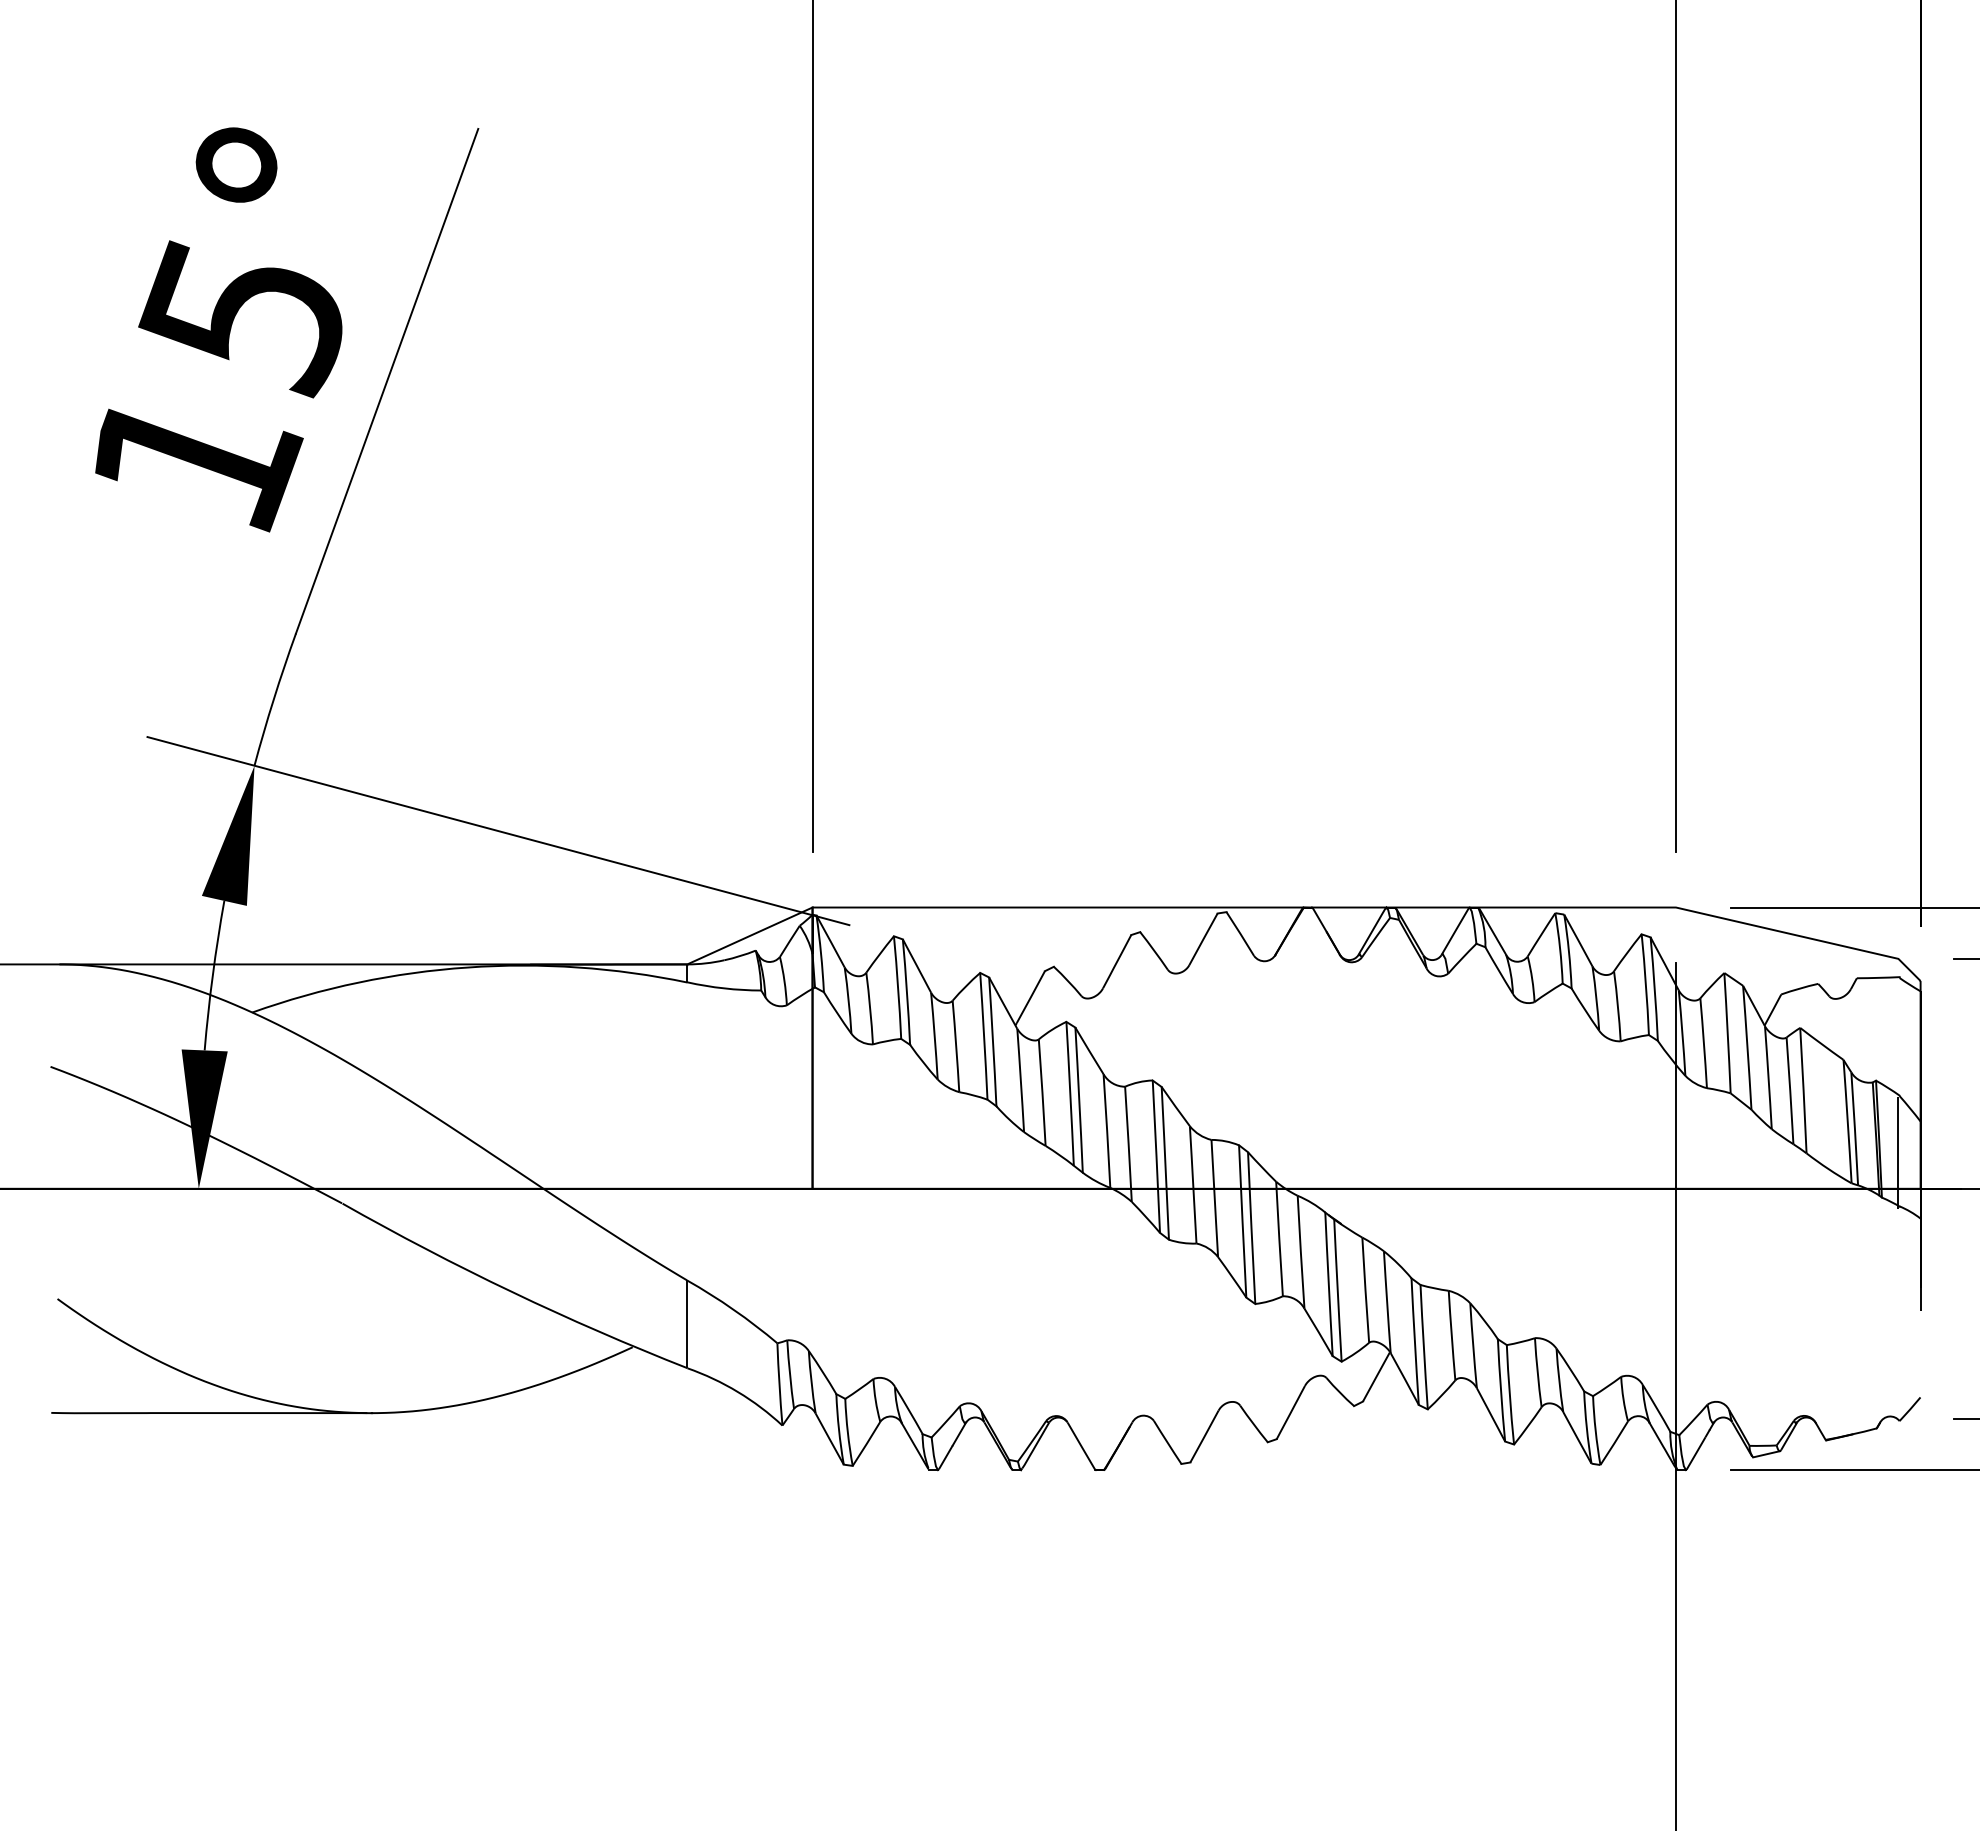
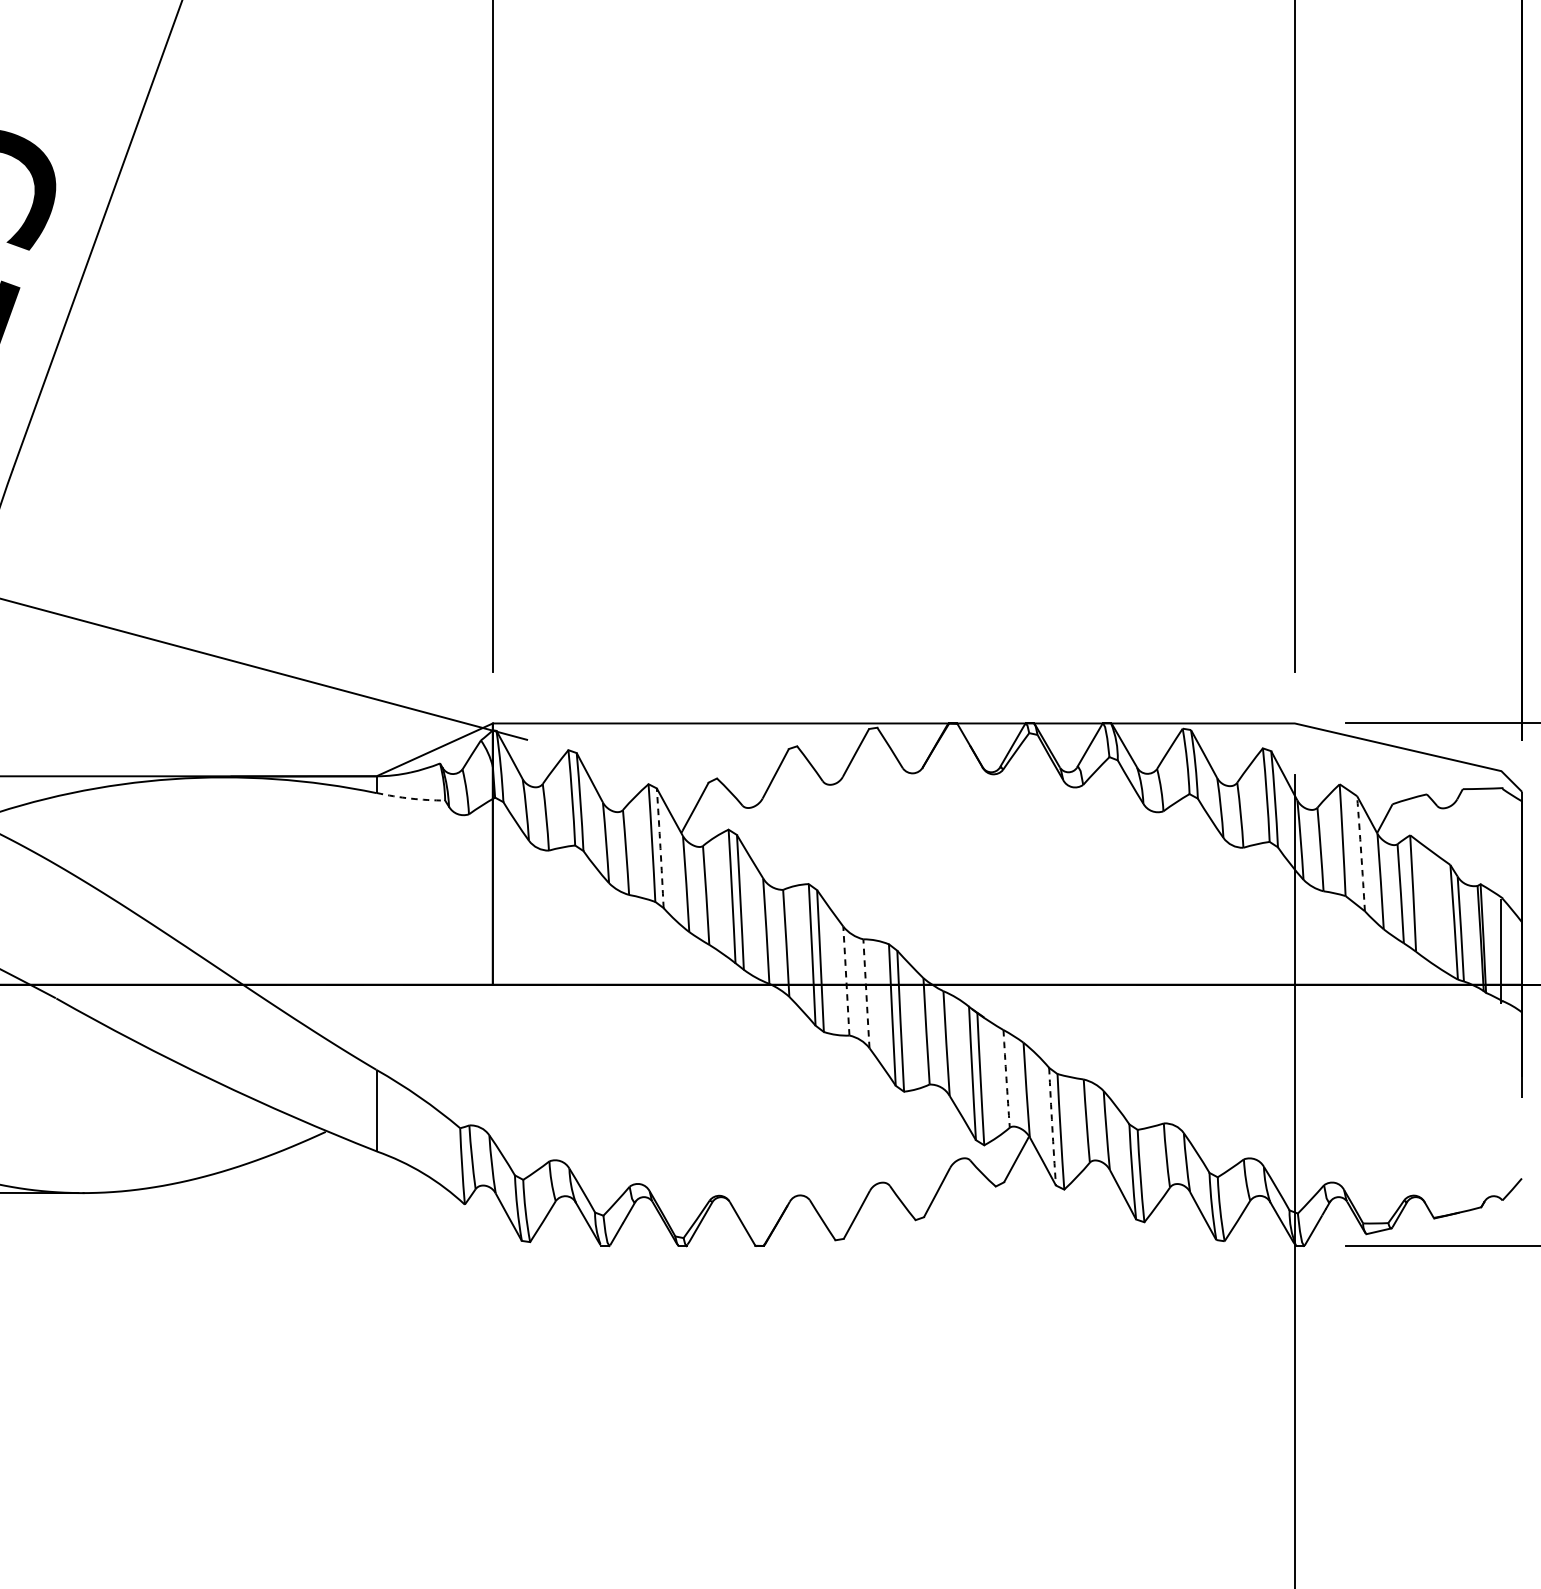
arc: (724, 988) -> (411, 798), solid -> dashed
arc: (993, 1041) -> (660, 847), solid -> dashed
arc: (1747, 1047) -> (1361, 853), solid -> dashed
line: (1193, 1183) -> (846, 979), solid -> dashed
line: (1214, 1198) -> (866, 993), solid -> dashed
arc: (1365, 1290) -> (1006, 1079), solid -> dashed
arc: (1414, 1341) -> (1051, 1126), solid -> dashed

